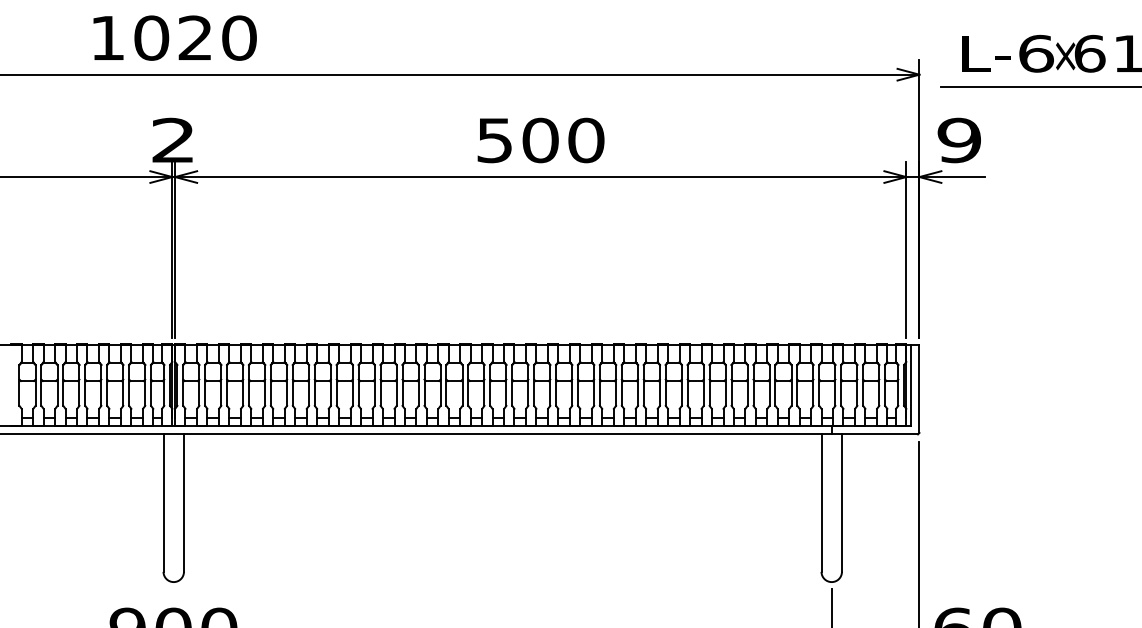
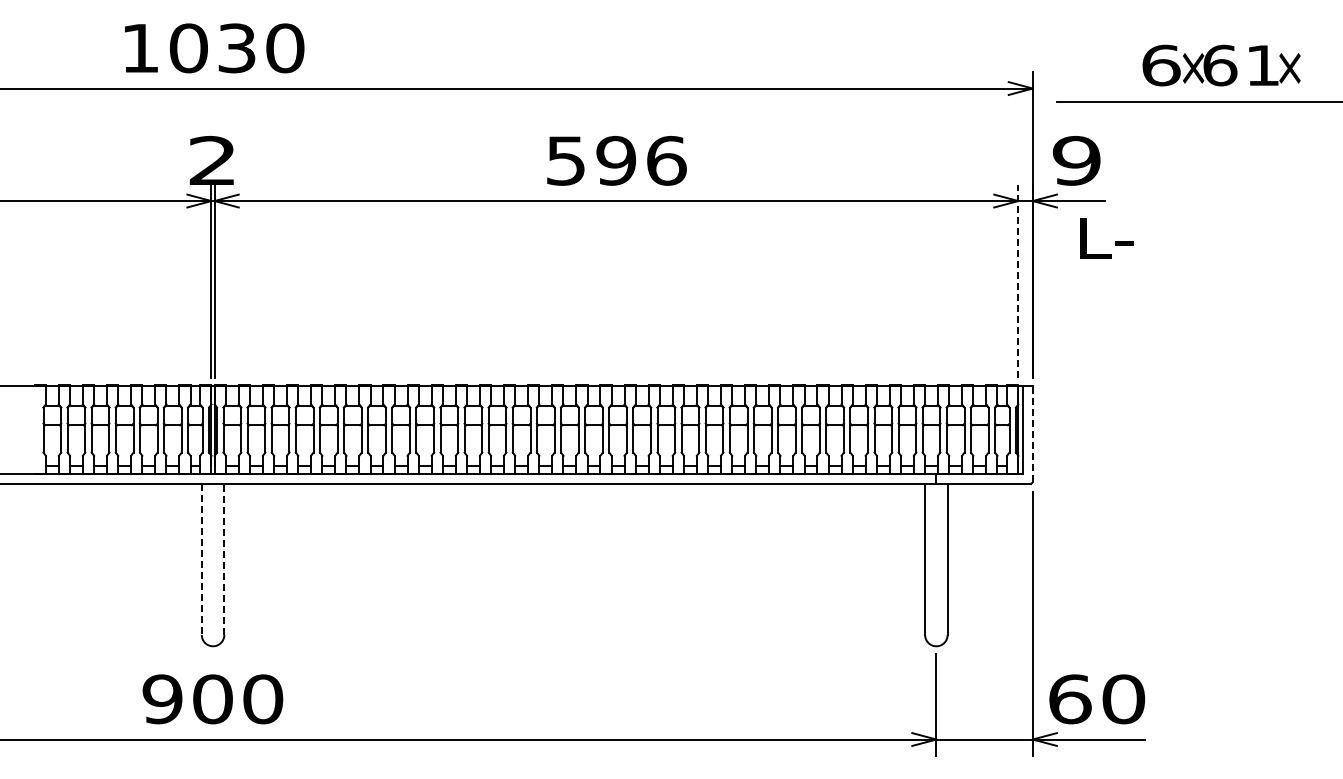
text: (195, 38) -> (236, 48), 1020 -> 1030
text: (986, 53) -> (1106, 238), moved
text: (563, 140) -> (641, 160), 500 -> 596
line: (906, 249) -> (1018, 280), solid -> dashed
line: (919, 388) -> (1032, 433), solid -> dashed
line: (163, 503) -> (201, 559), solid -> dashed
line: (184, 503) -> (224, 559), solid -> dashed

